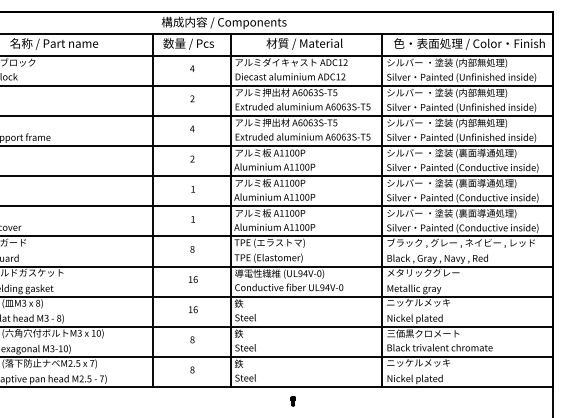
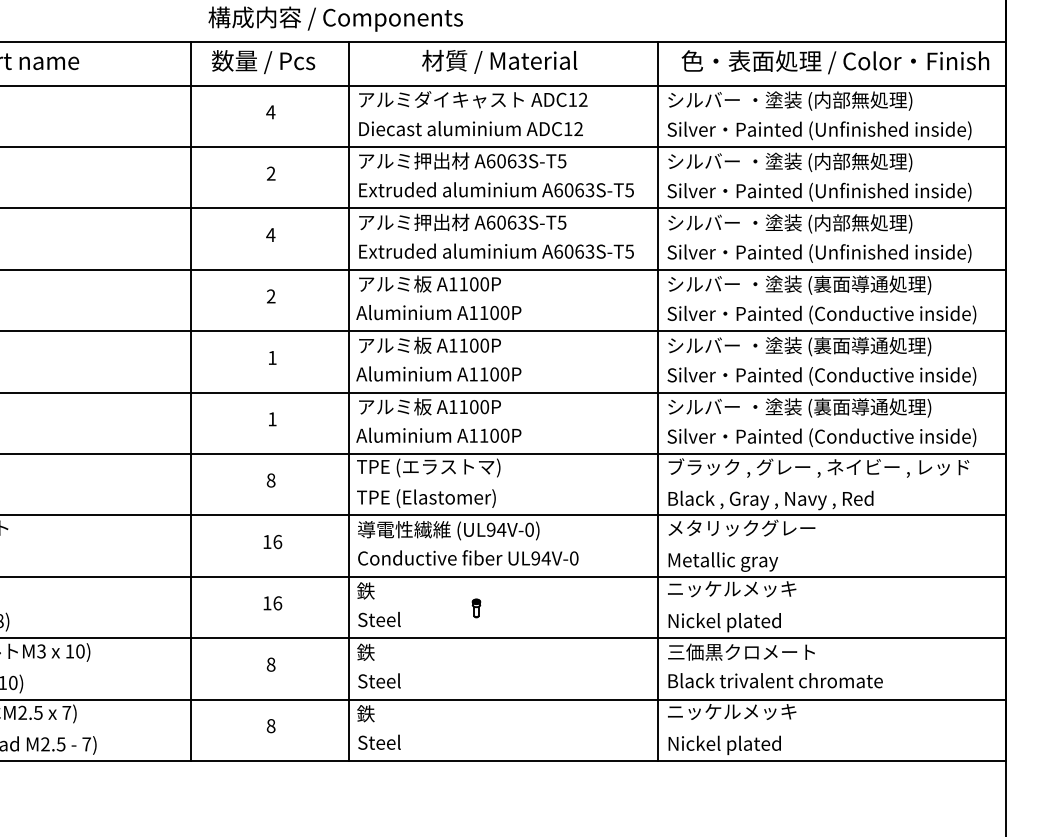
part: (292, 401) -> (474, 609), moved

